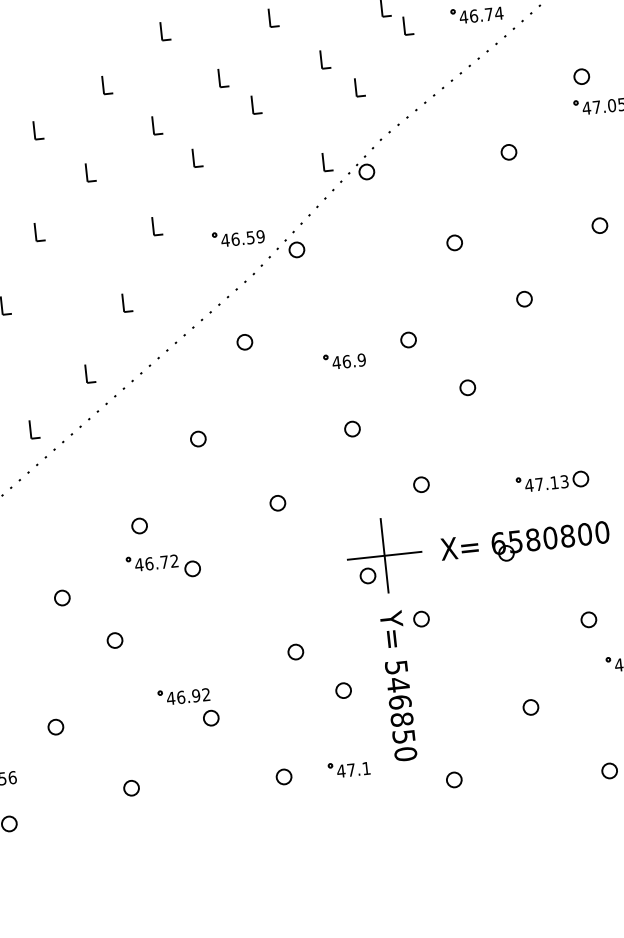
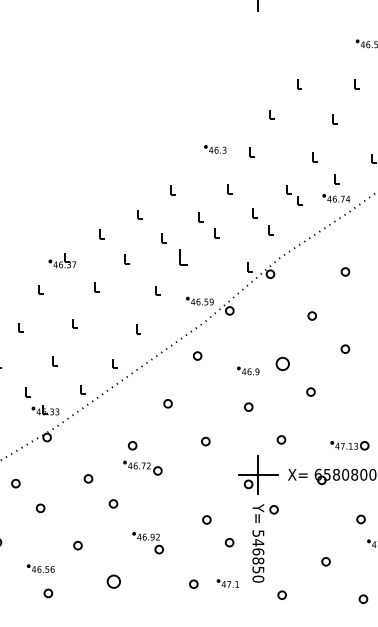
part: (196, 157) -> (182, 257), size x1.6
part: (407, 339) -> (282, 363), size x1.6
part: (130, 788) -> (113, 581), size x1.6

